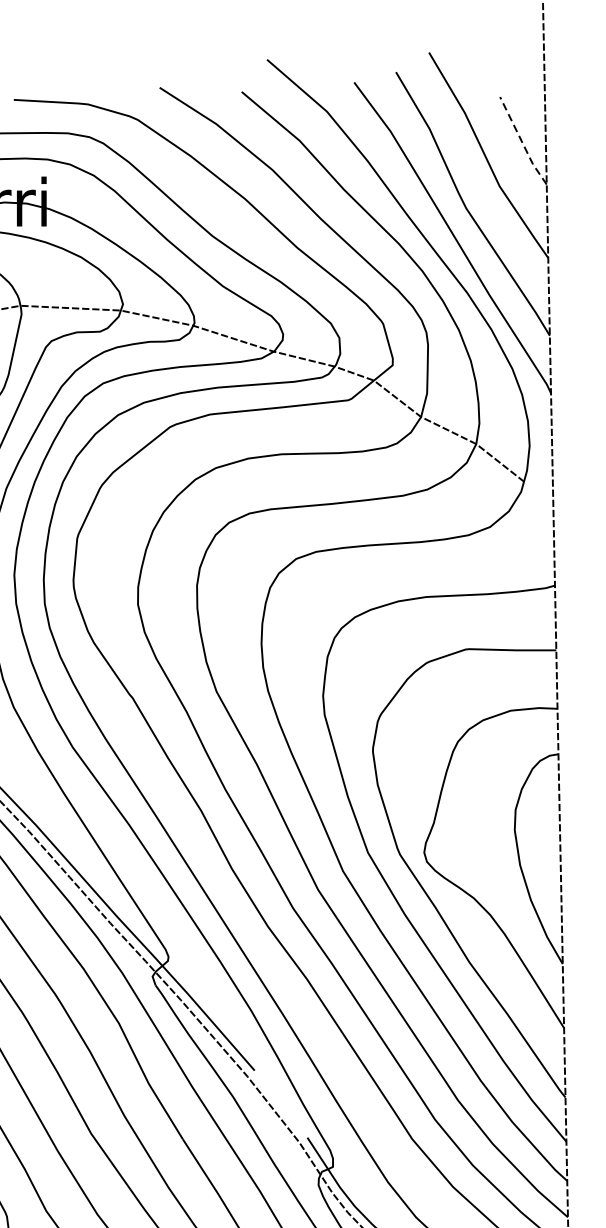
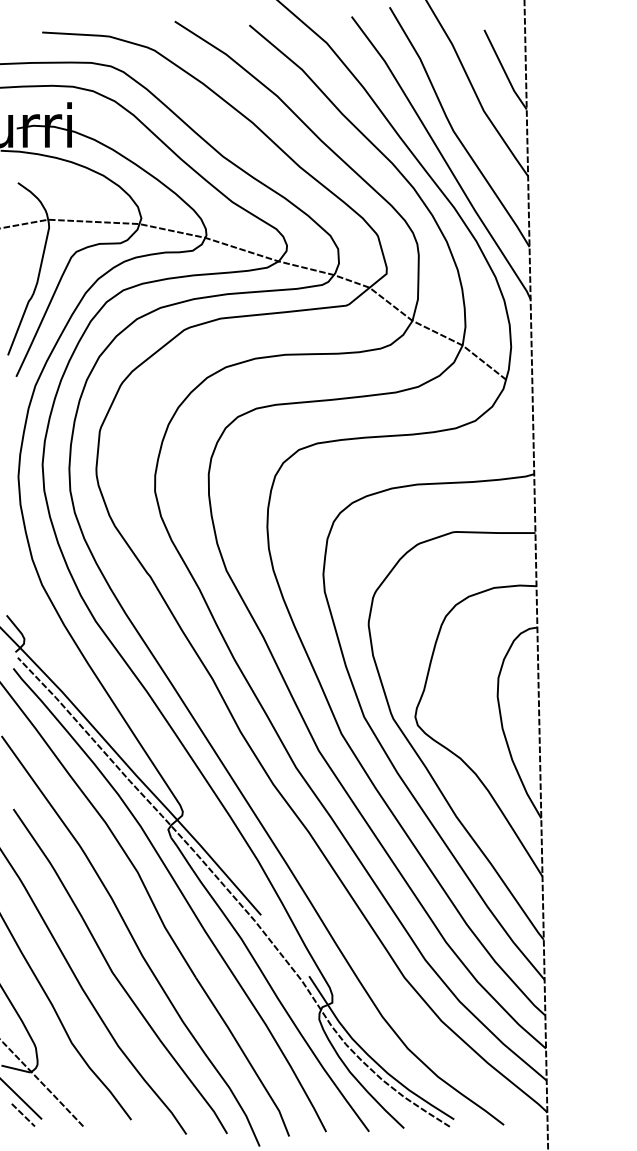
line: (522, 142) -> (504, 71), dashed -> solid

